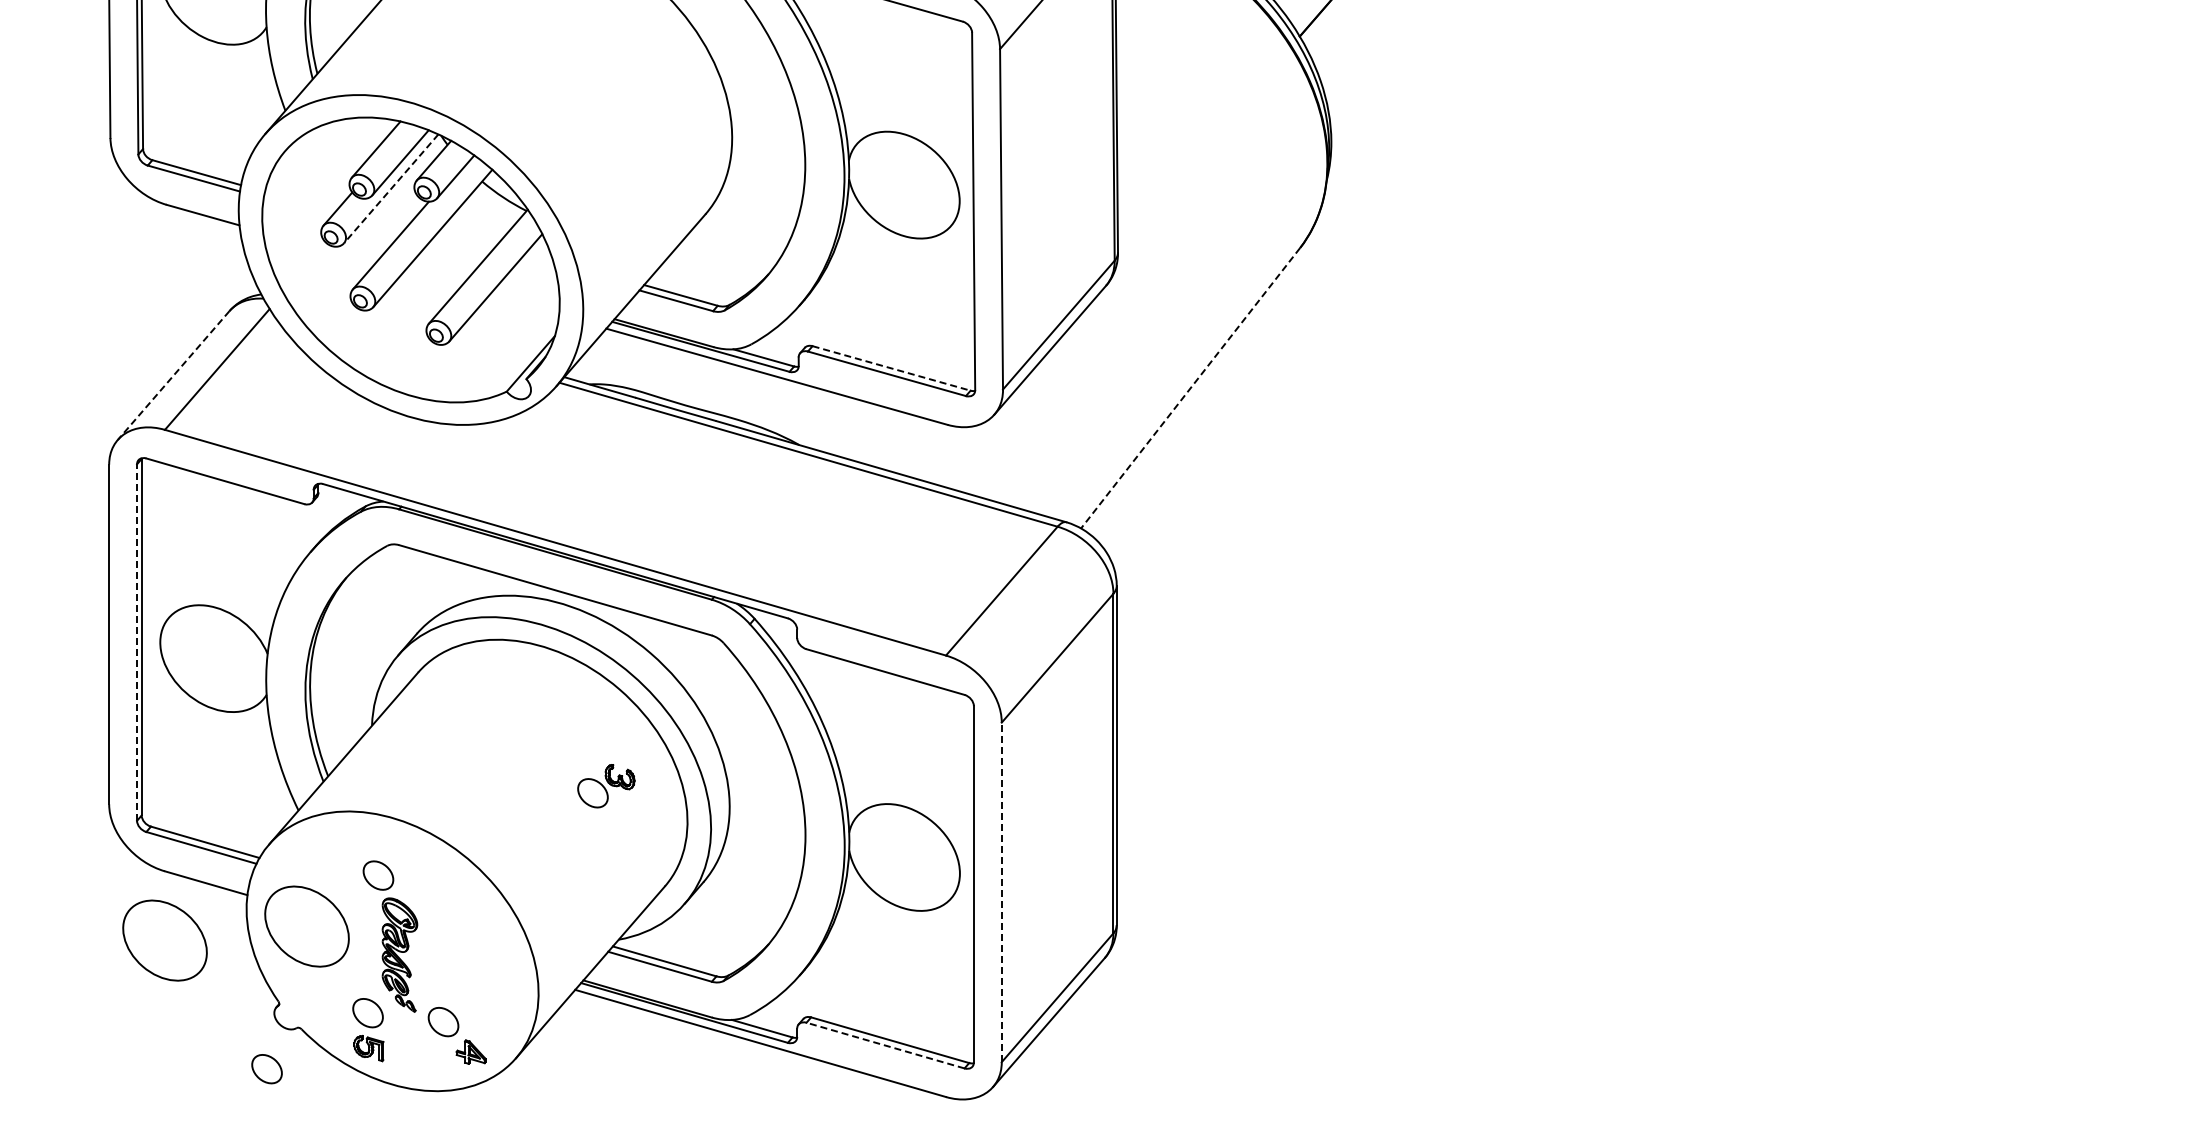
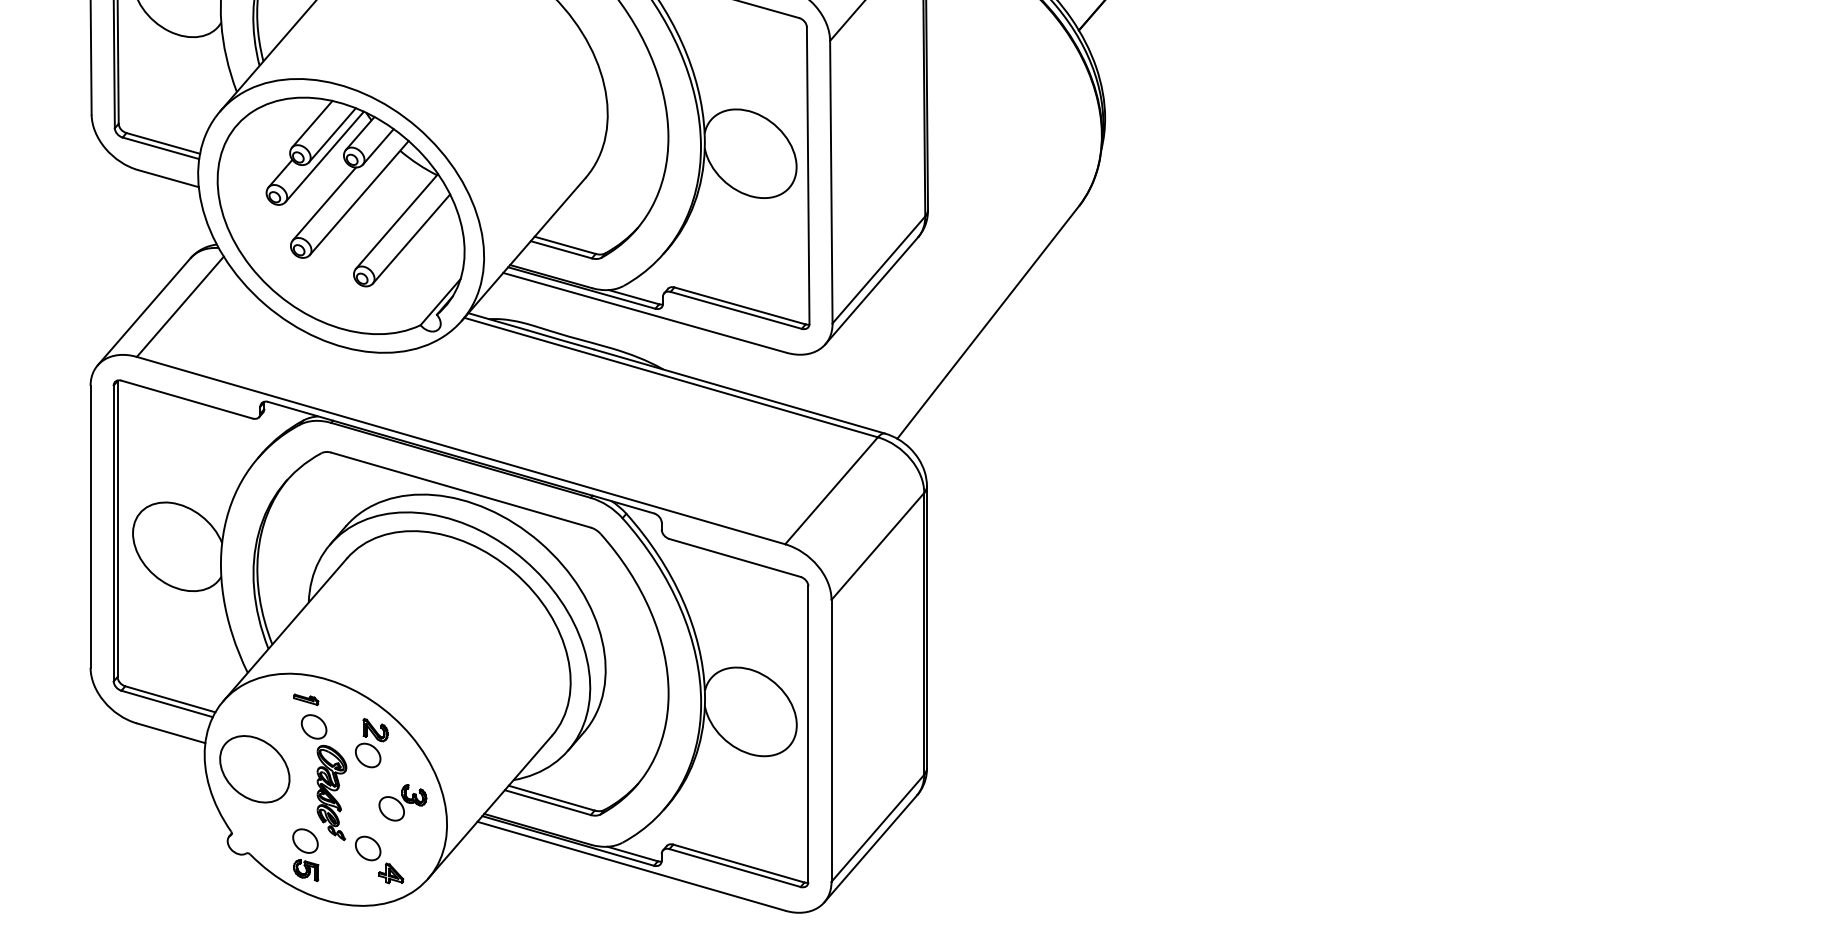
line: (391, 188) -> (324, 156), dashed -> solid
line: (892, 368) -> (740, 305), dashed -> solid
line: (173, 375) -> (143, 311), dashed -> solid
line: (1190, 388) -> (988, 322), dashed -> solid
line: (137, 642) -> (114, 533), dashed -> solid
part: (606, 786) -> (402, 803), moved
part: (368, 842) -> (305, 699), added
line: (1001, 892) -> (831, 740), dashed -> solid
part: (447, 895) -> (371, 743), added
part: (164, 940) -> (136, 780), removed
line: (885, 1045) -> (735, 867), dashed -> solid
part: (266, 1069) -> (221, 887), removed

